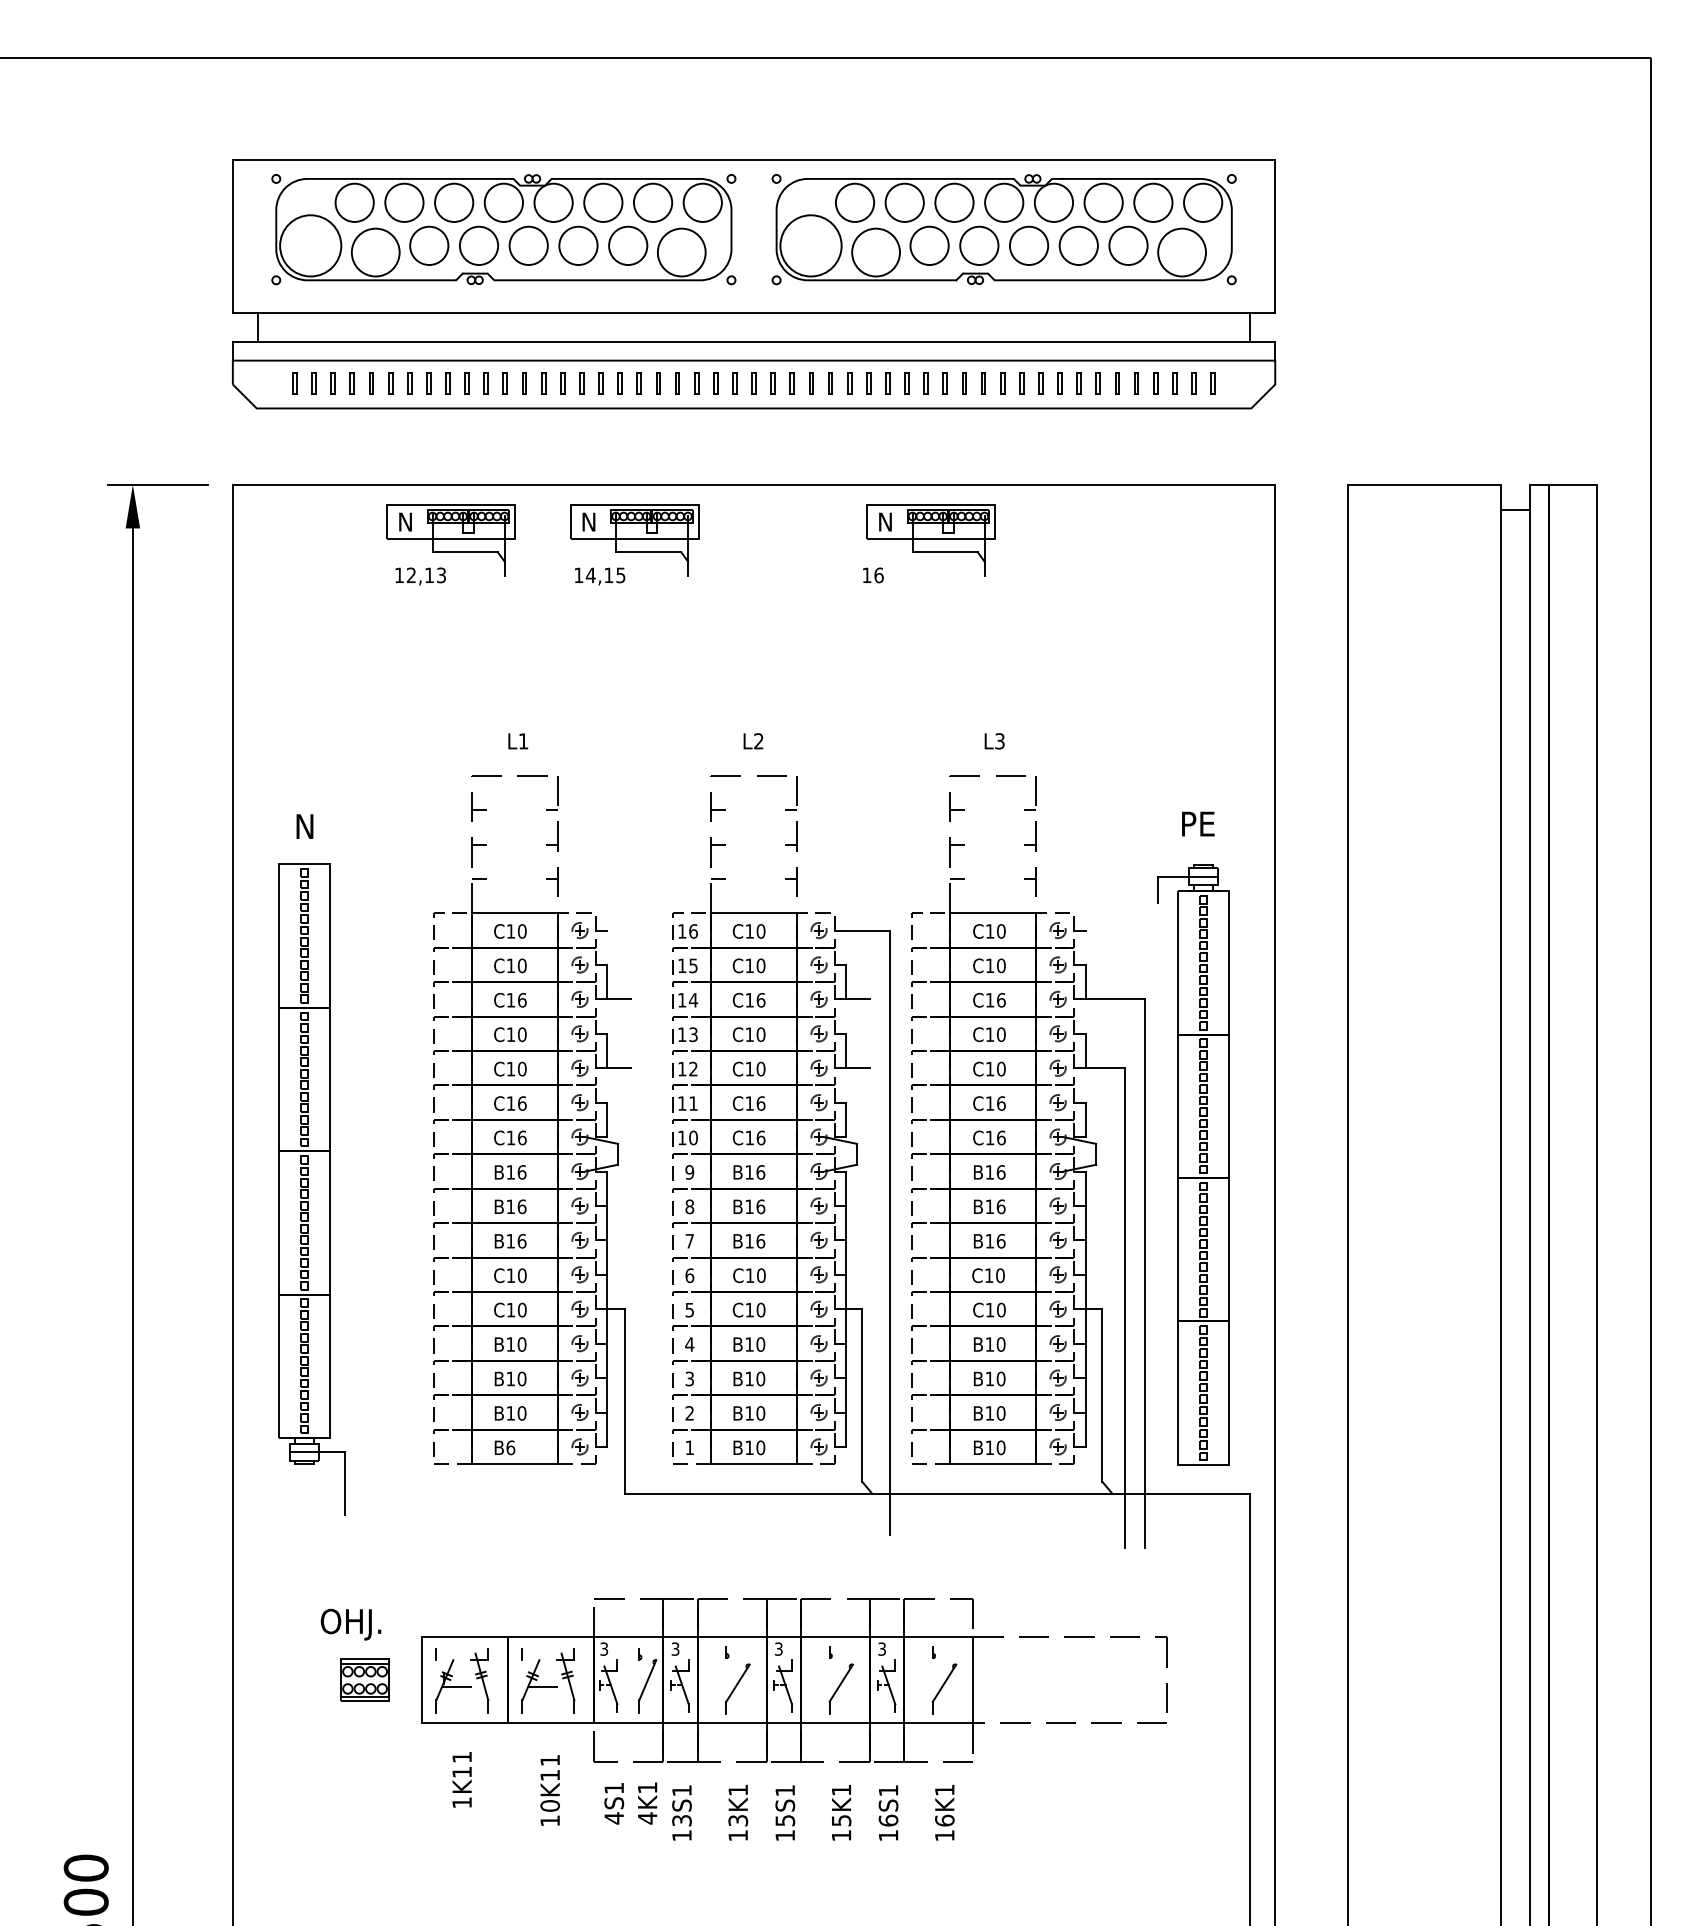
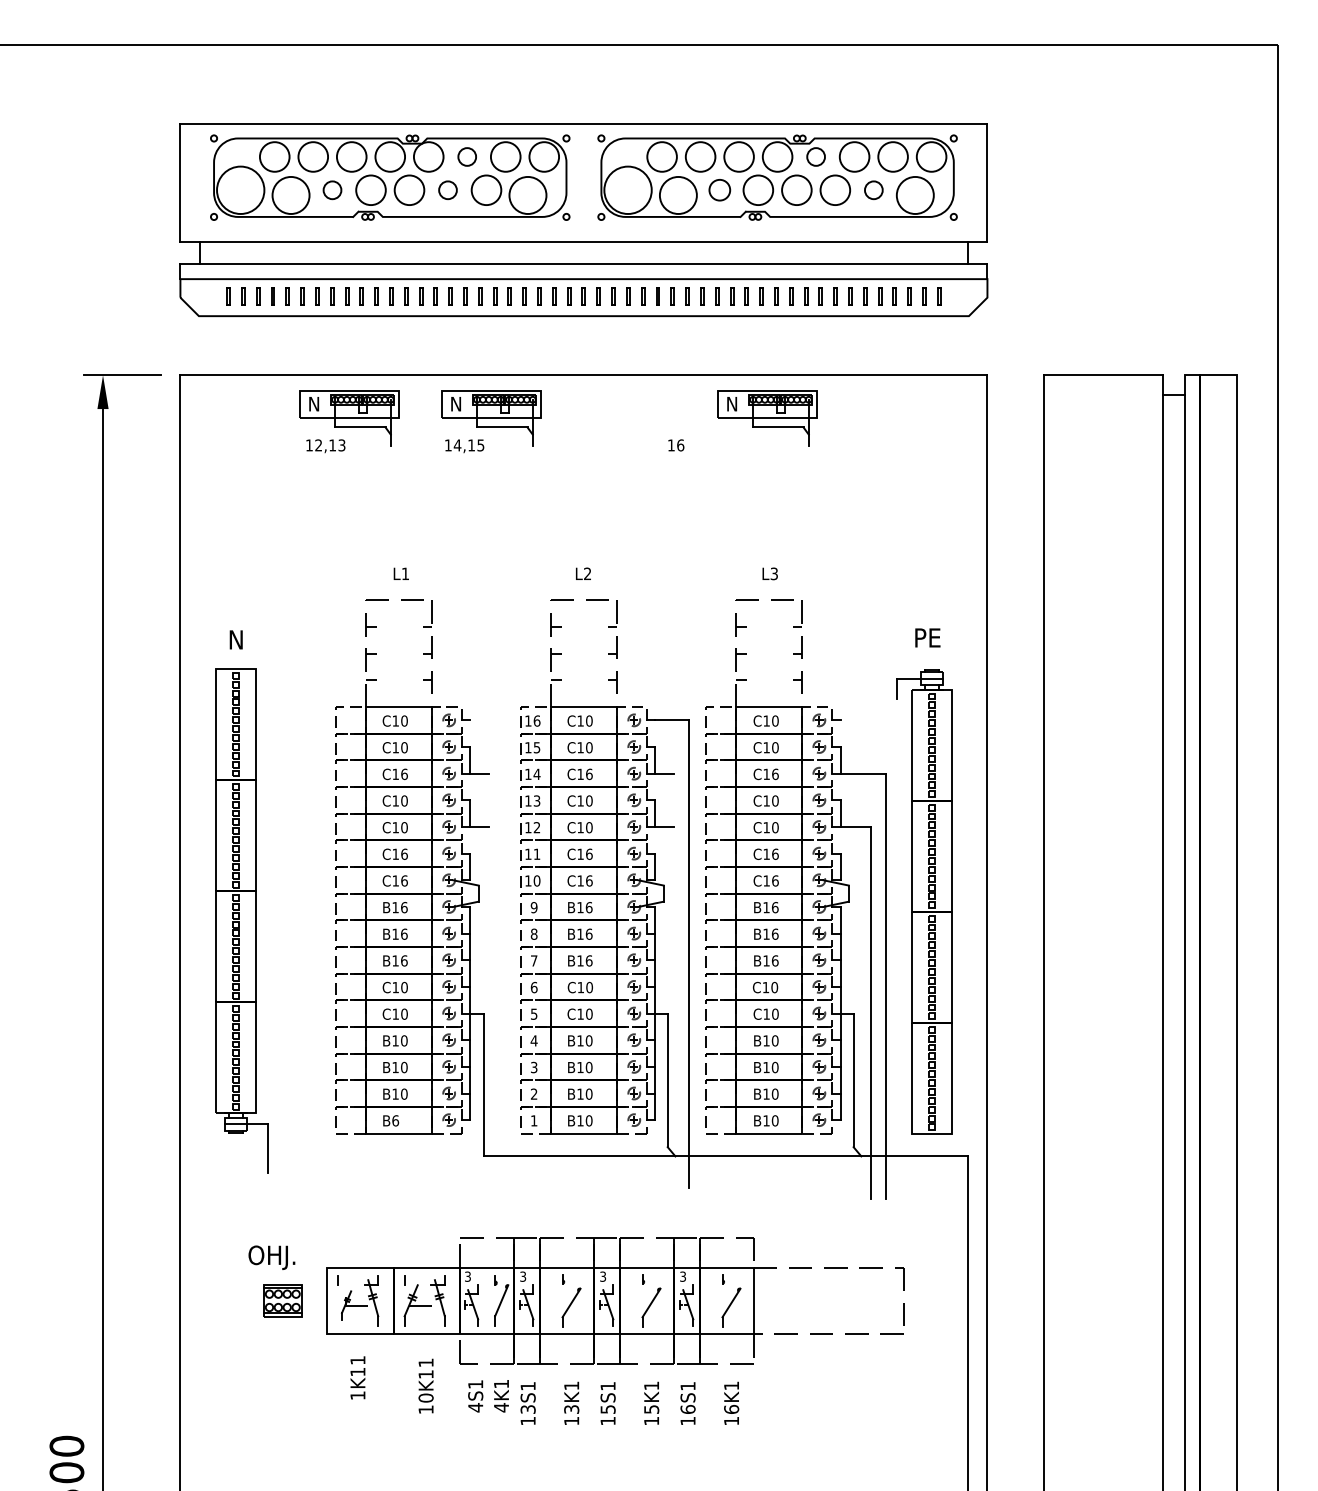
circle: (603, 202) -> (467, 156), size x0.6
circle: (1053, 202) -> (815, 156), size x0.6
circle: (429, 245) -> (332, 190), size x0.6
circle: (578, 245) -> (448, 190), size x0.6
circle: (929, 245) -> (719, 190), size x0.7
circle: (1128, 245) -> (873, 190), size x0.6
part: (930, 540) -> (767, 418), moved
part: (453, 1686) -> (351, 1305), size x0.7

